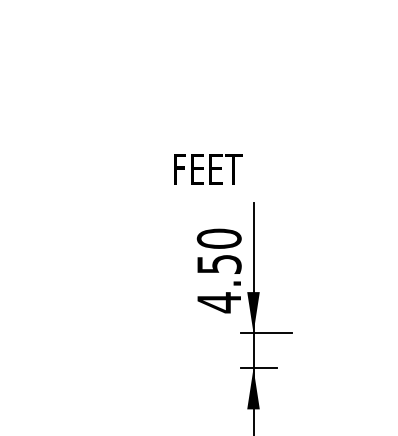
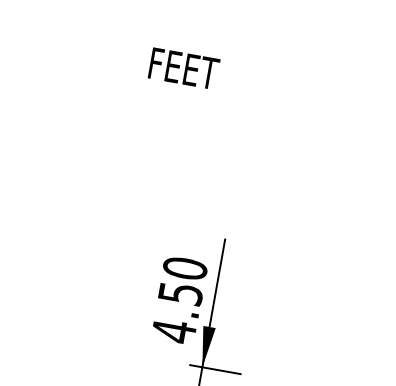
text: (208, 169) -> (184, 68), moved

